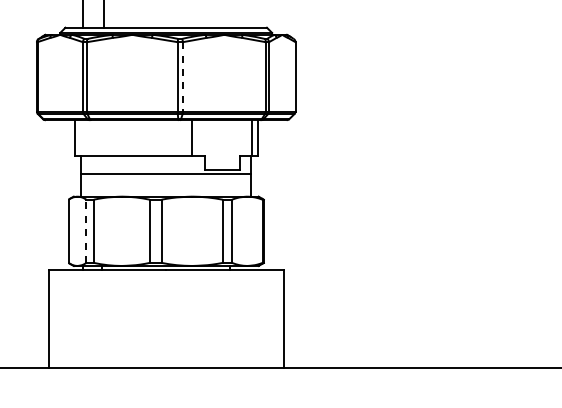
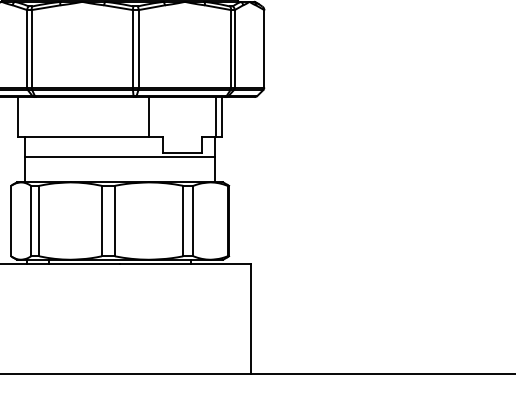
line: (182, 76) -> (138, 48), dashed -> solid
line: (86, 231) -> (31, 221), dashed -> solid

